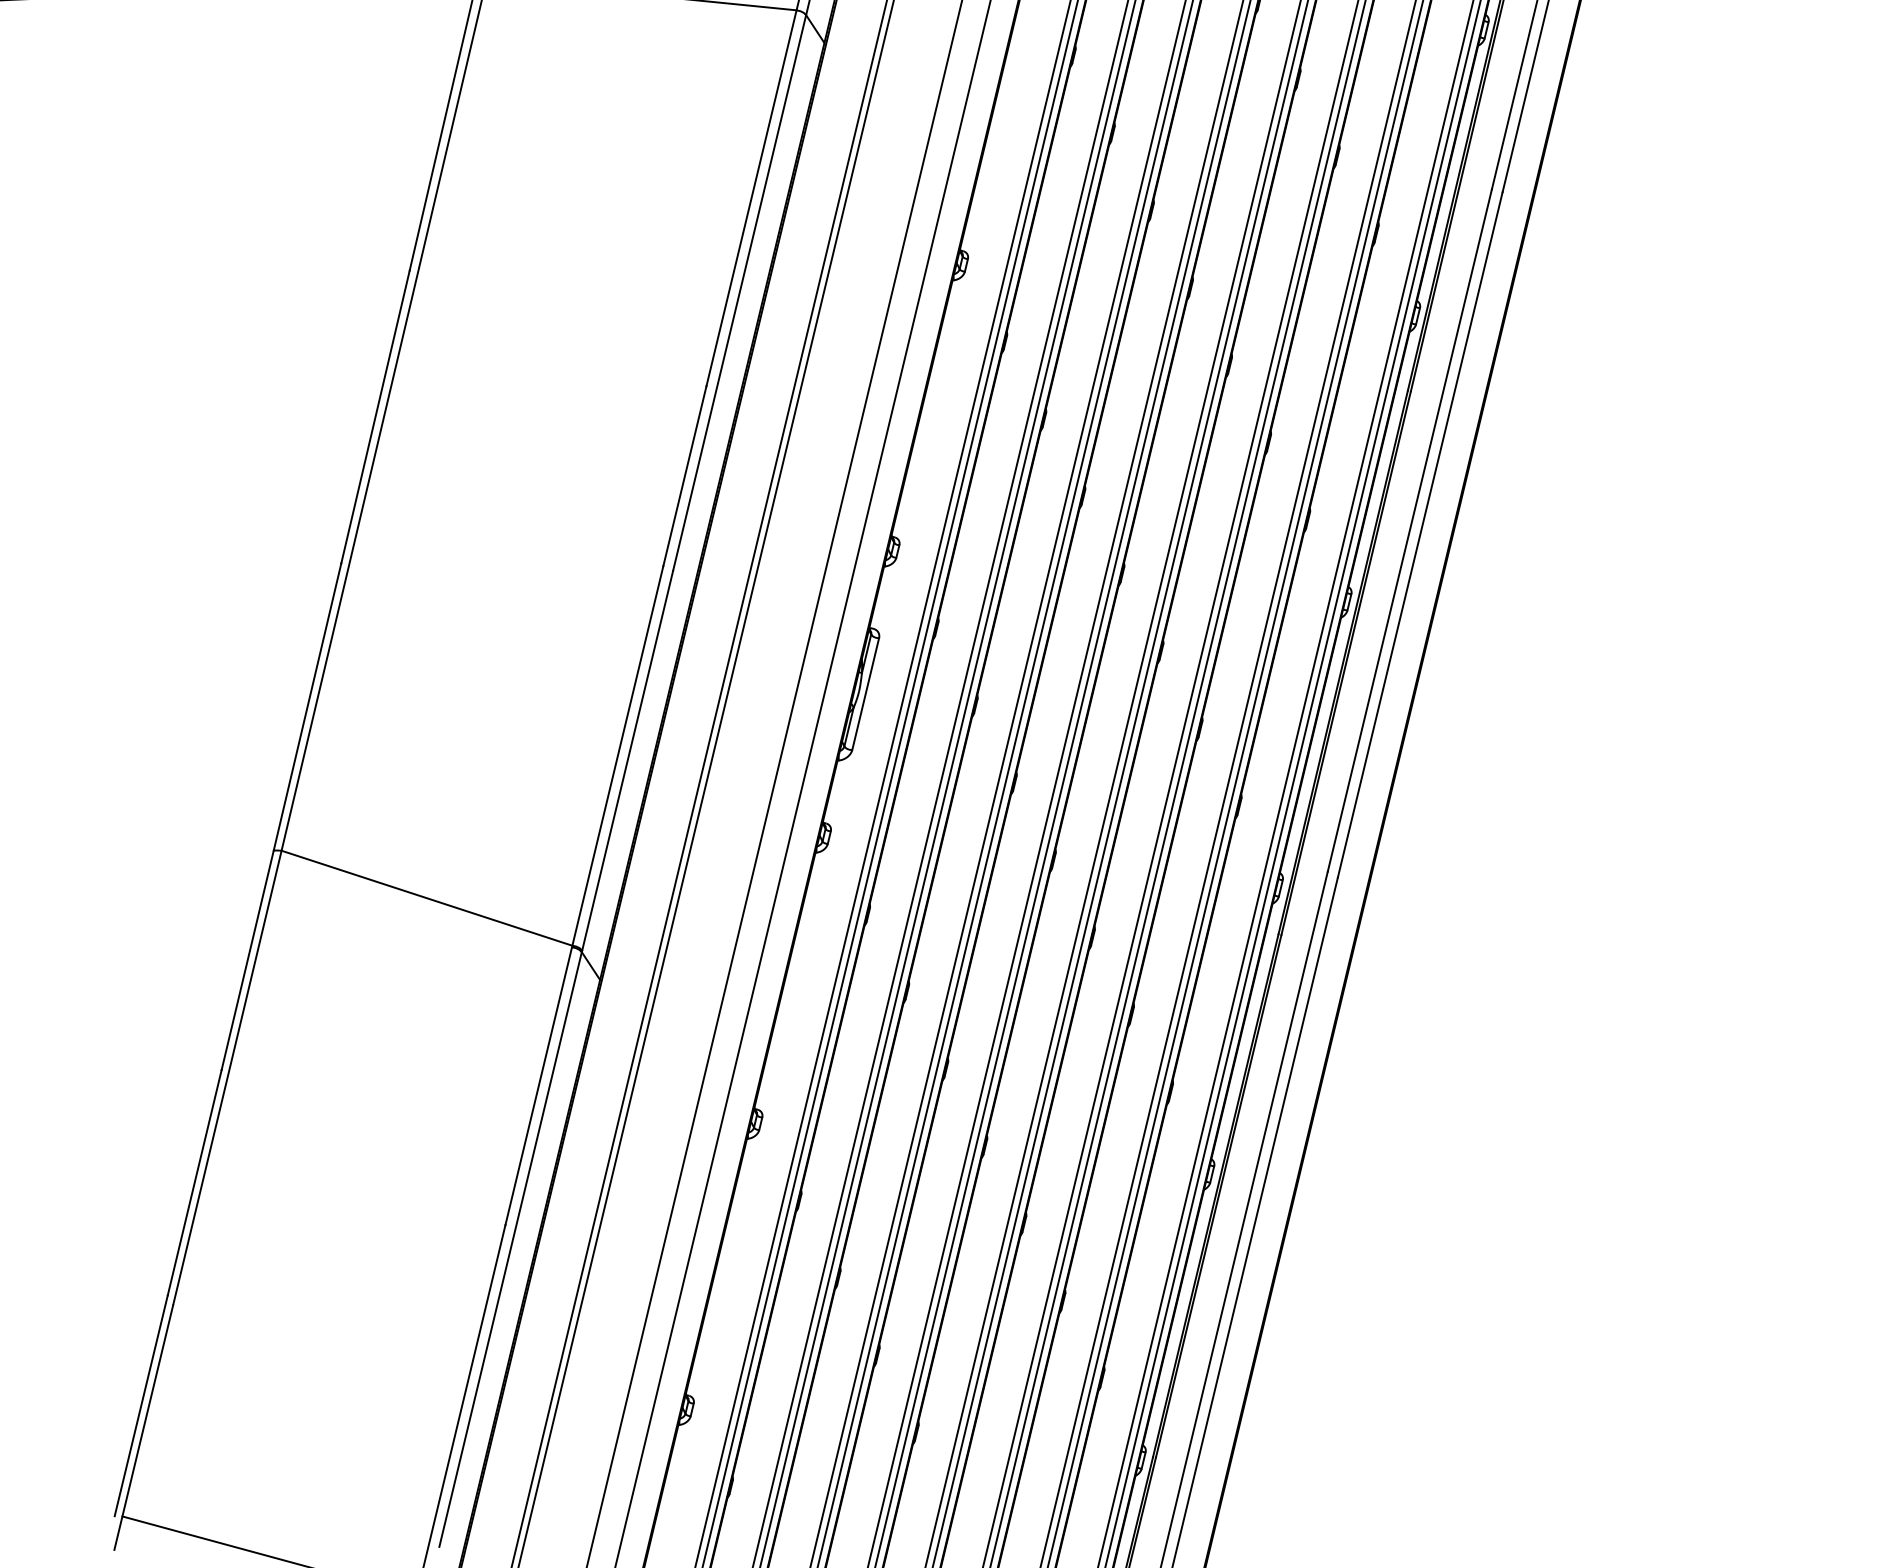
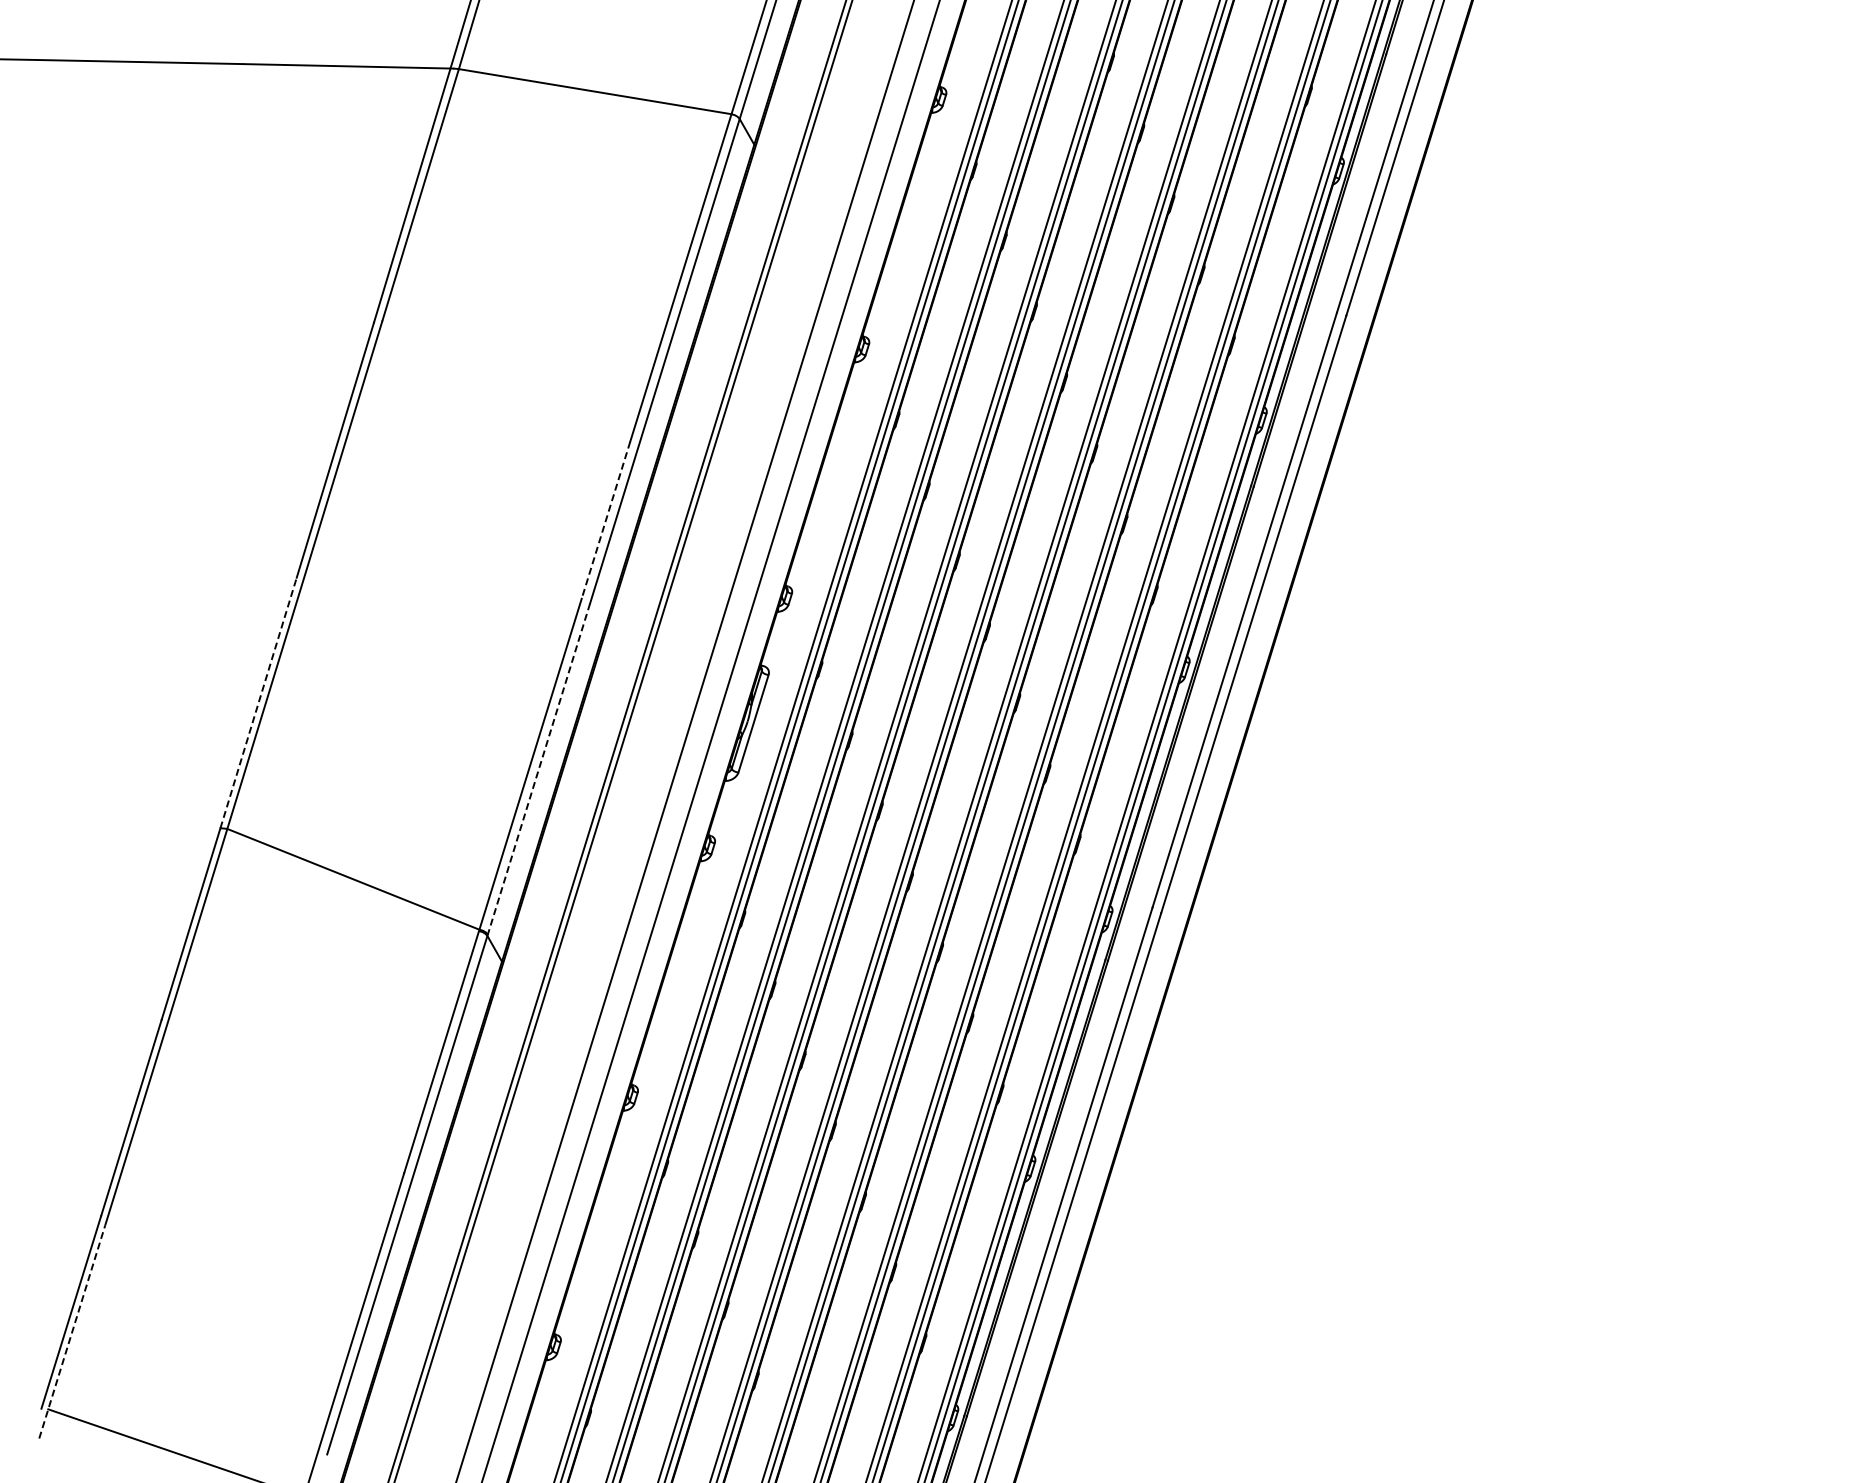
line: (684, 476) -> (605, 520), solid -> dashed
line: (307, 707) -> (258, 703), solid -> dashed
line: (627, 761) -> (538, 769), solid -> dashed
line: (143, 1427) -> (72, 1331), solid -> dashed

